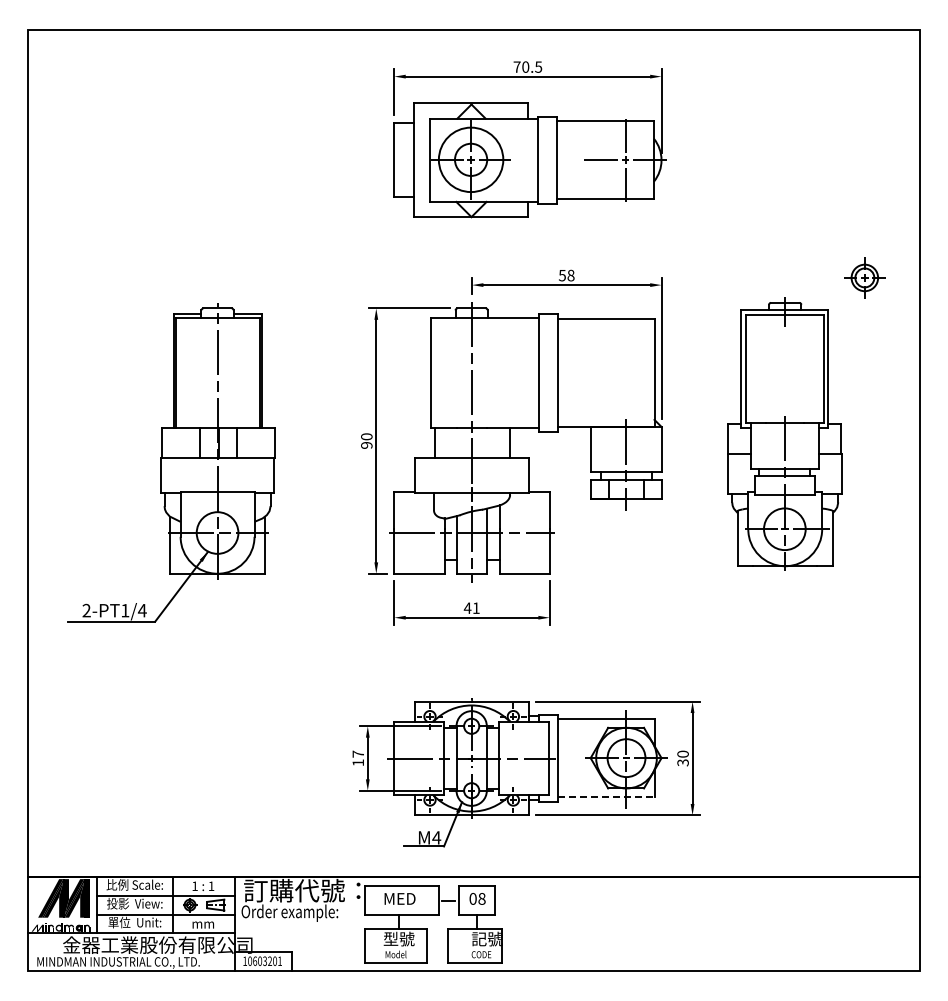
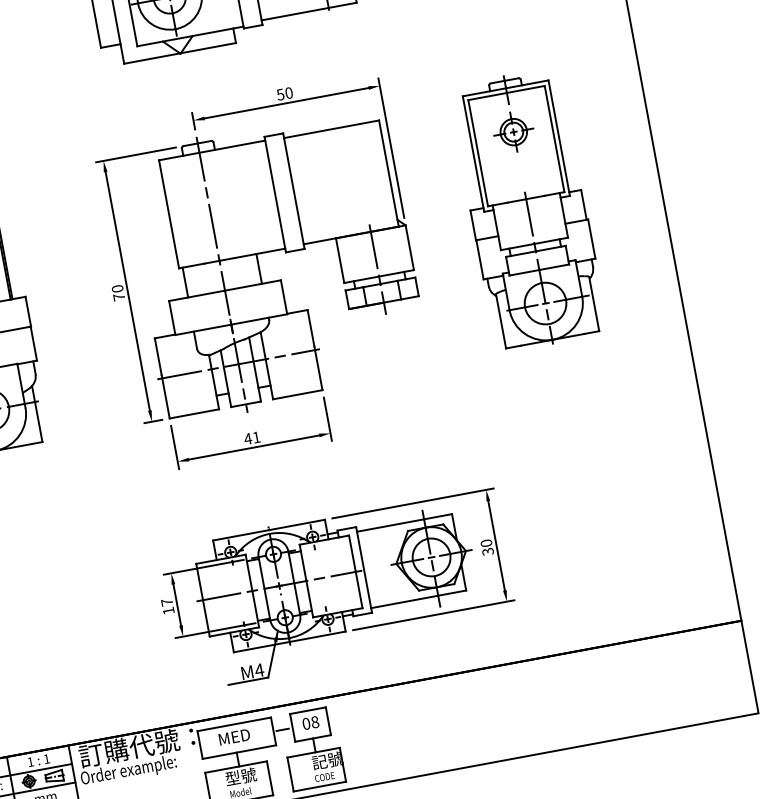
text: (570, 275) -> (288, 93), 58 -> 50
part: (864, 277) -> (513, 131), moved
text: (366, 444) -> (118, 296), 90 -> 70
line: (606, 796) -> (418, 598), dashed -> solid

